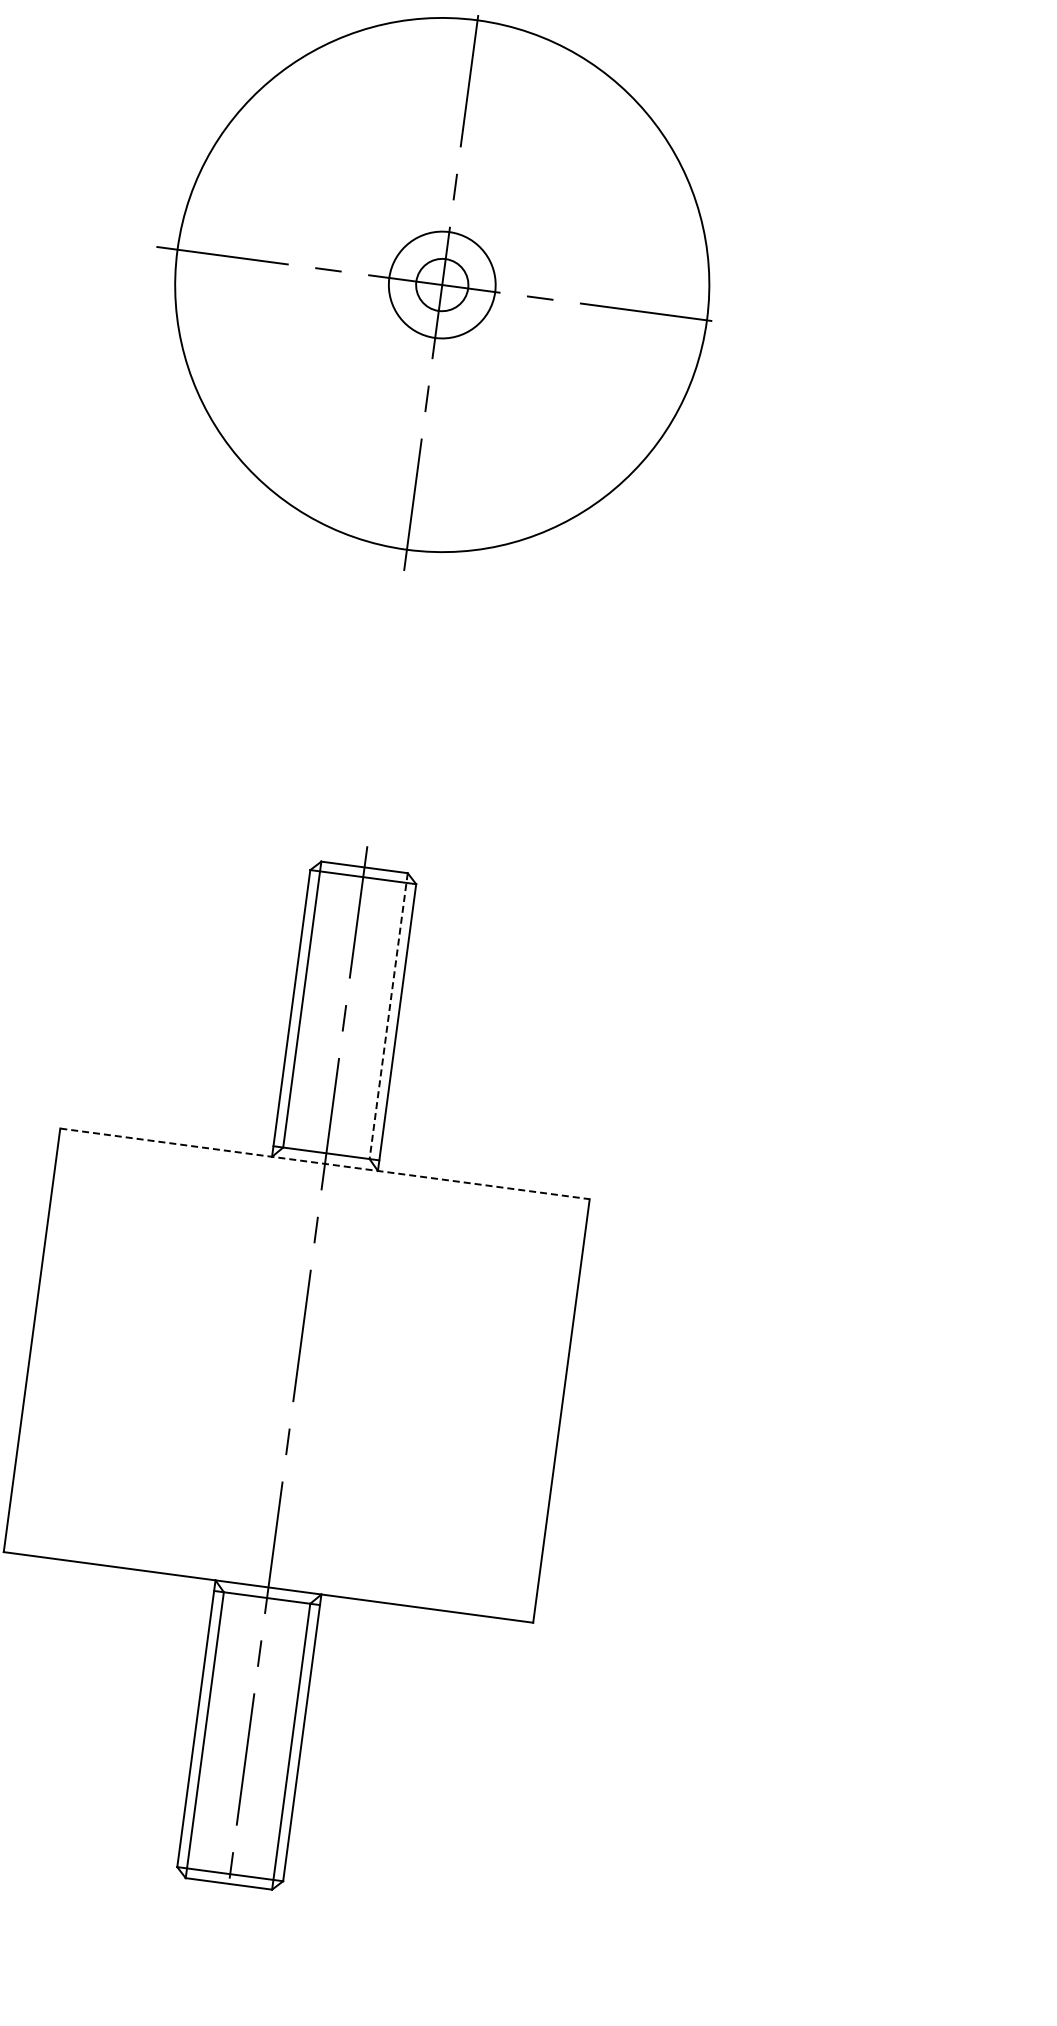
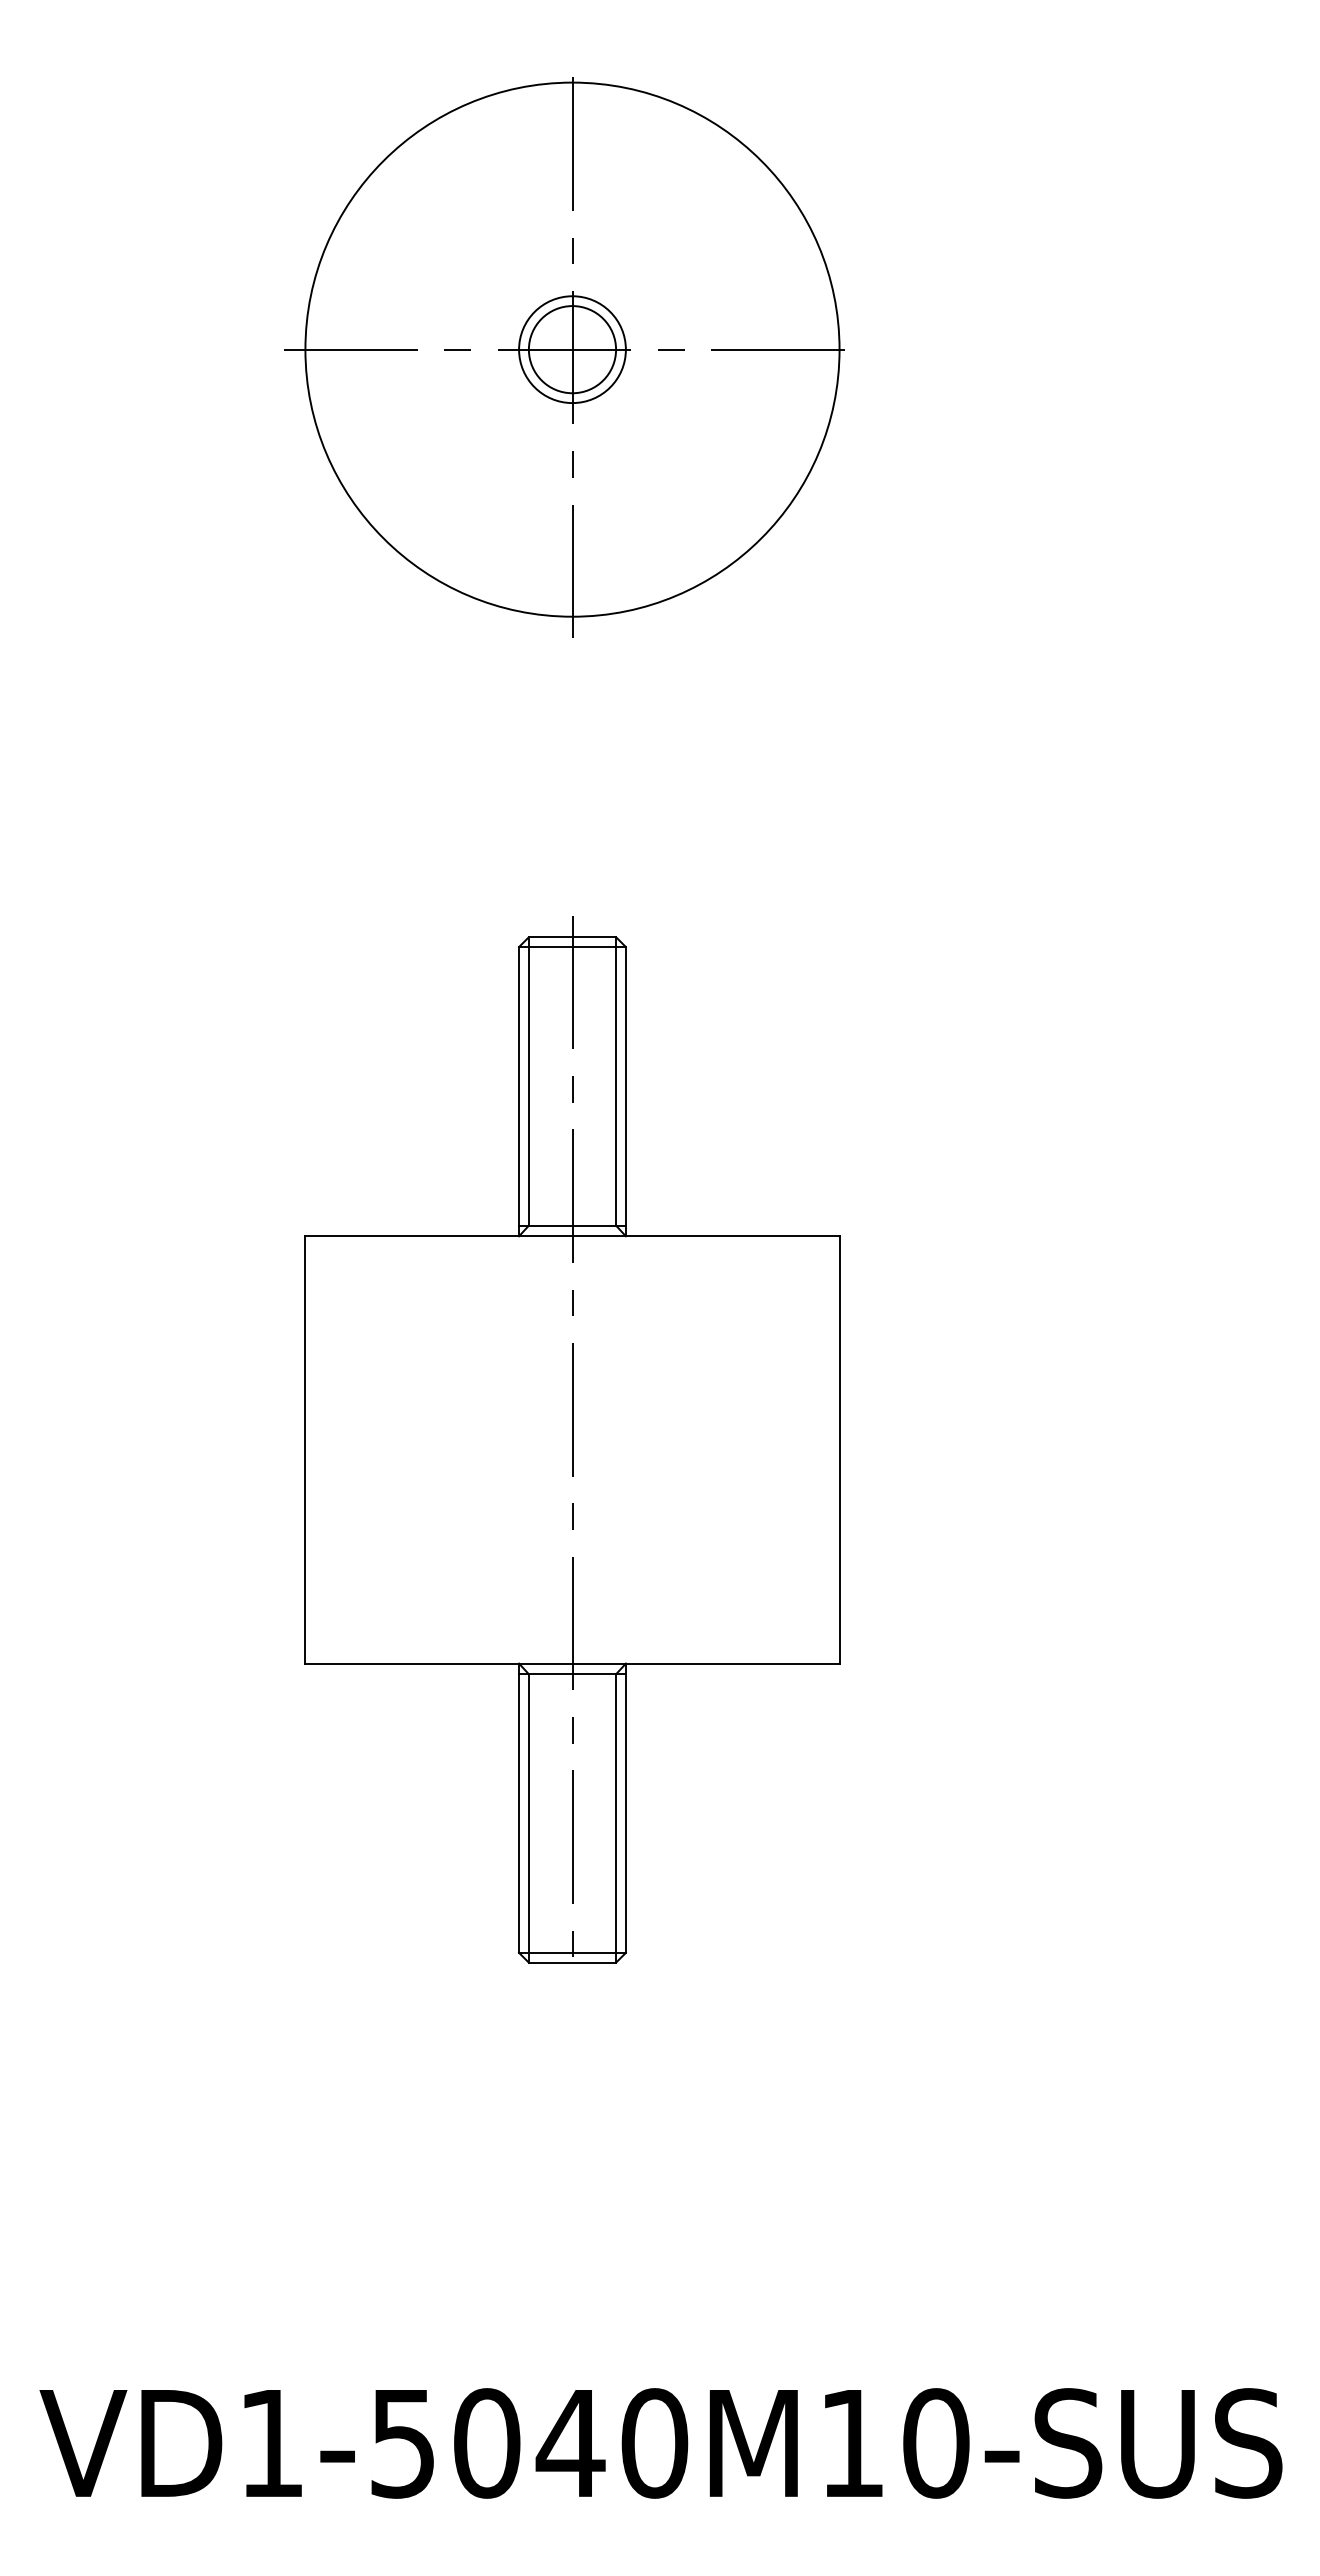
circle: (442, 284) -> (572, 349), size x1.67
line: (389, 1016) -> (616, 1081), dashed -> solid
line: (324, 1164) -> (572, 1236), dashed -> solid

